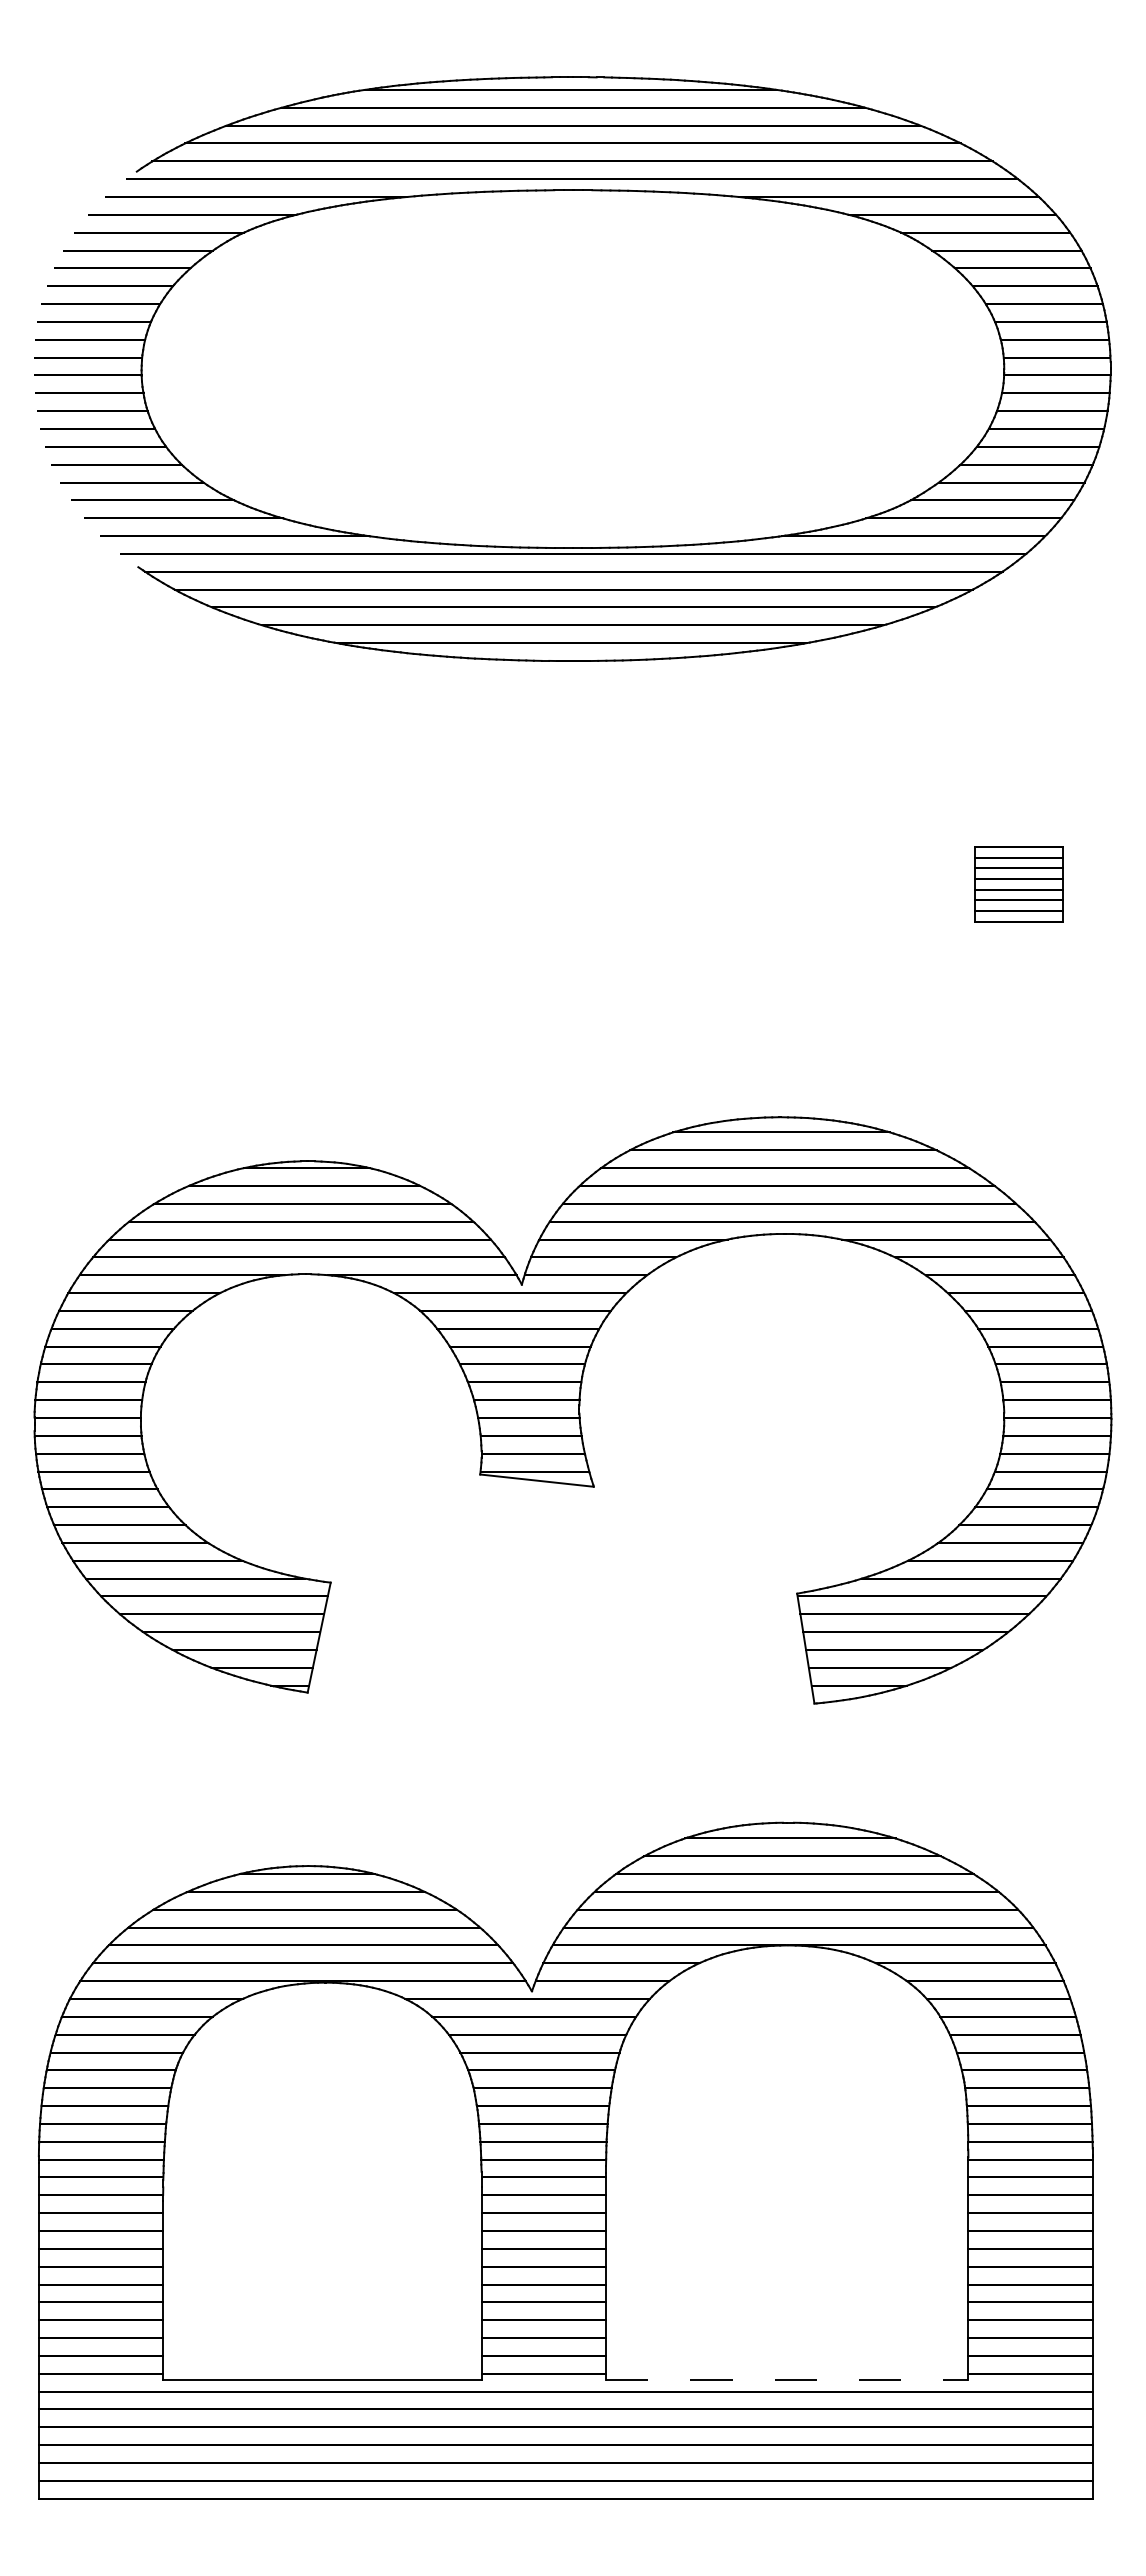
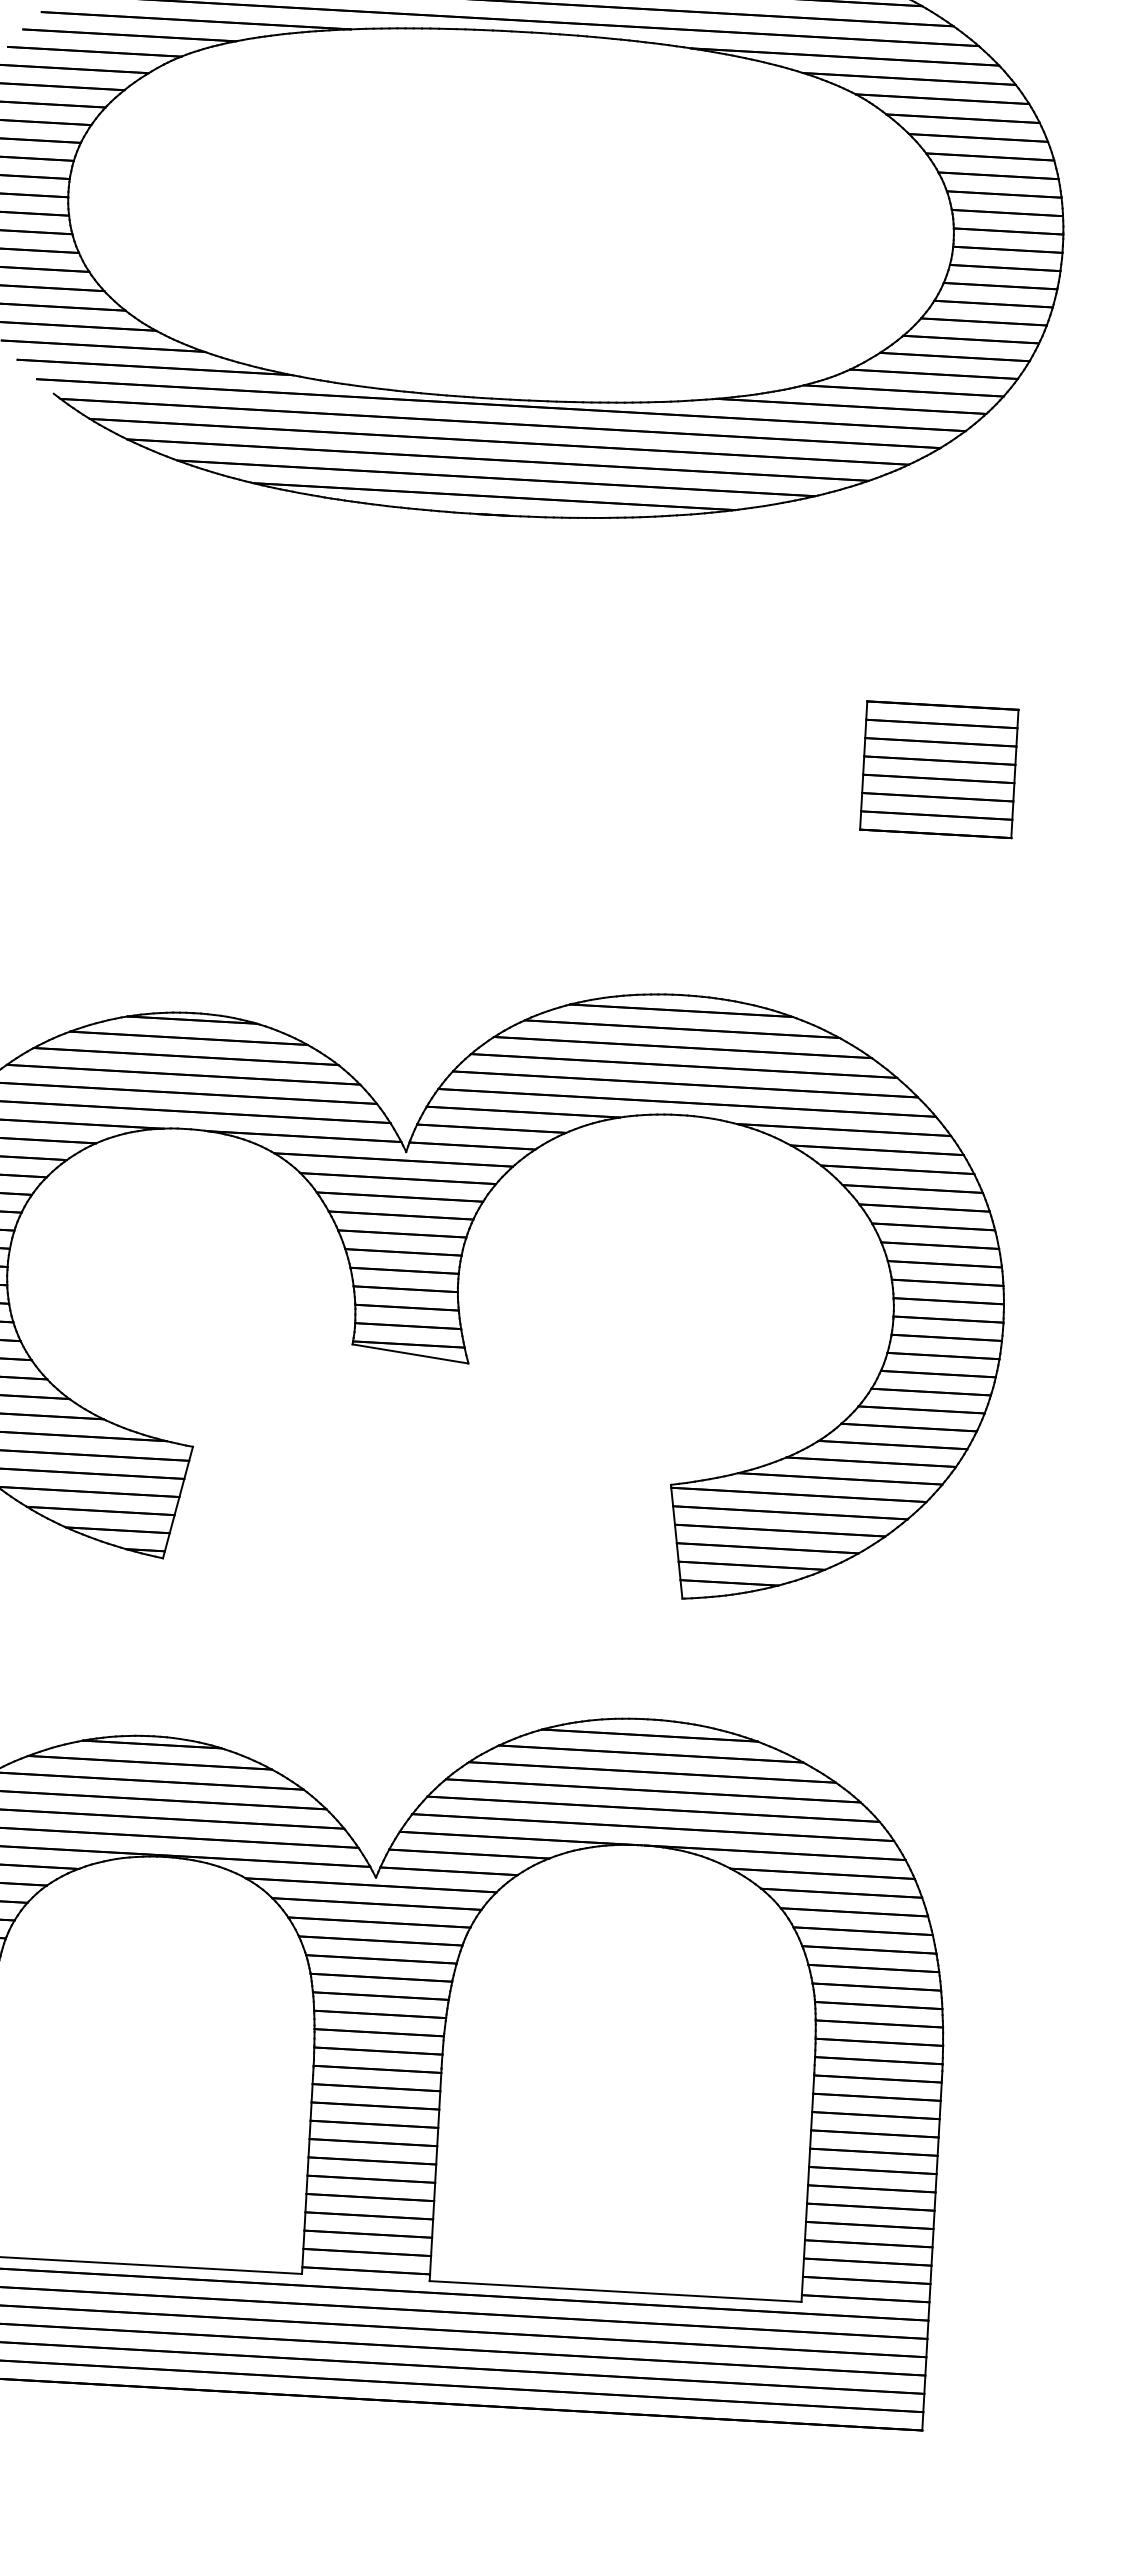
part: (1018, 884) -> (938, 769), size x1.67
line: (787, 2380) -> (615, 2291), dashed -> solid

